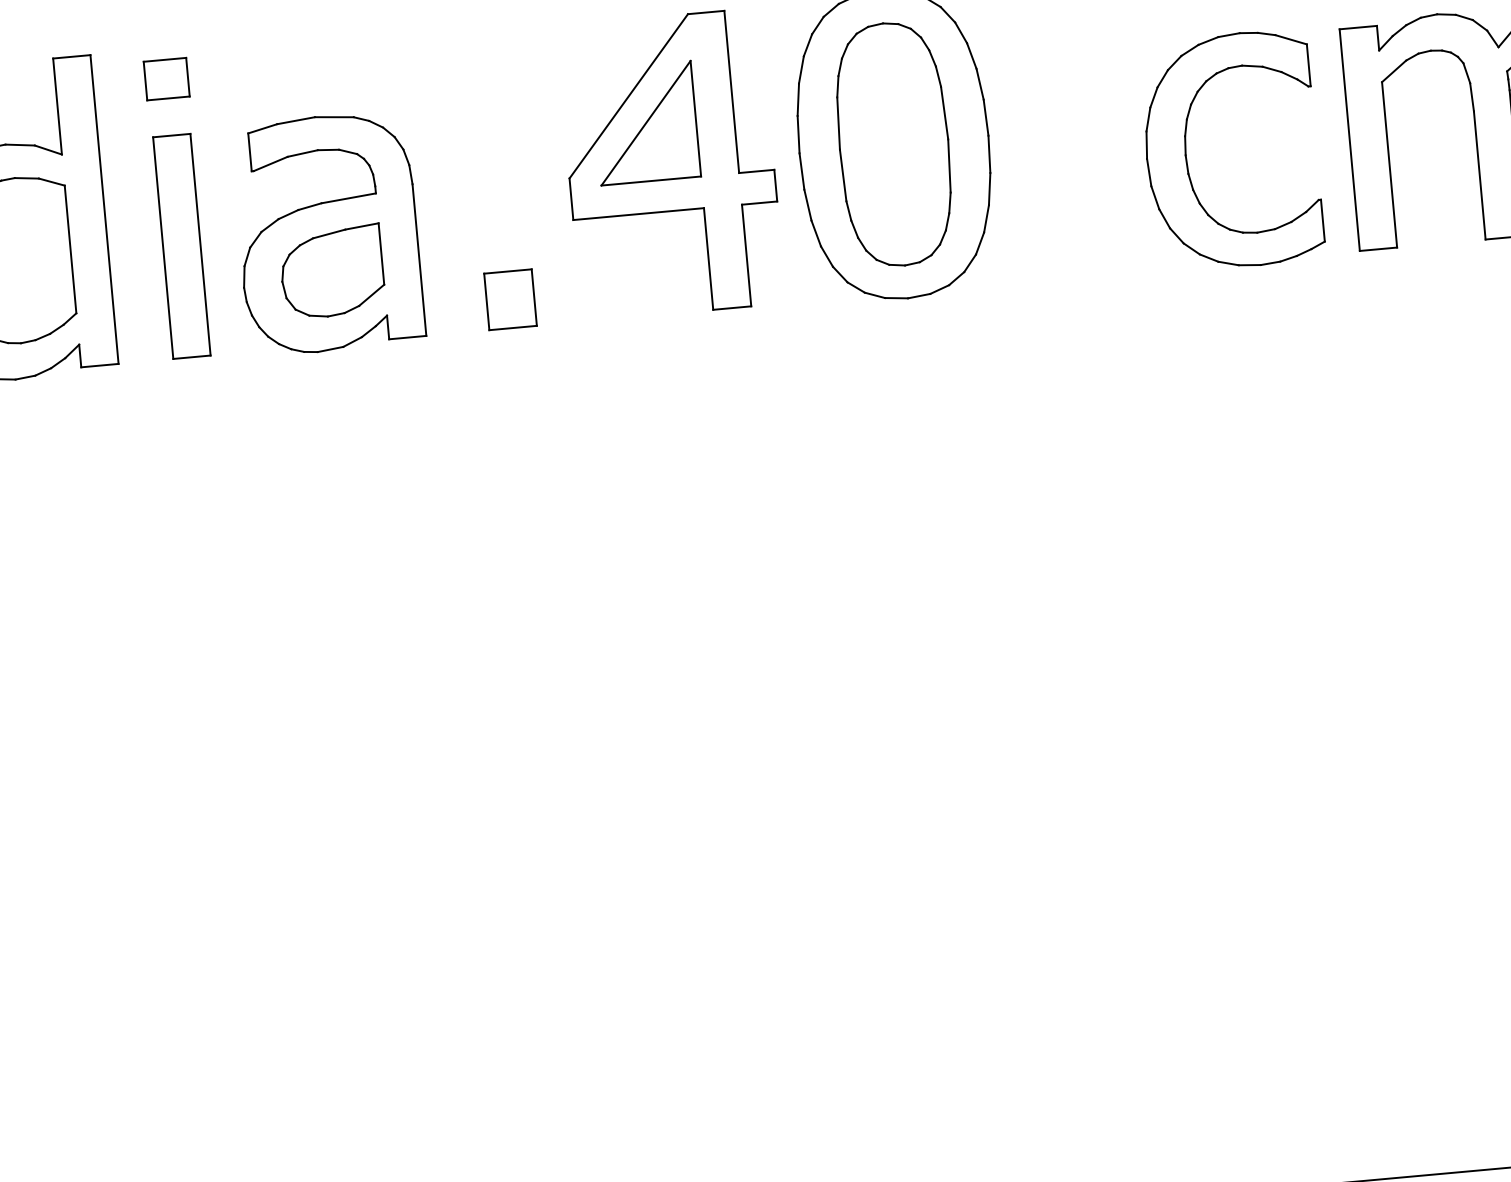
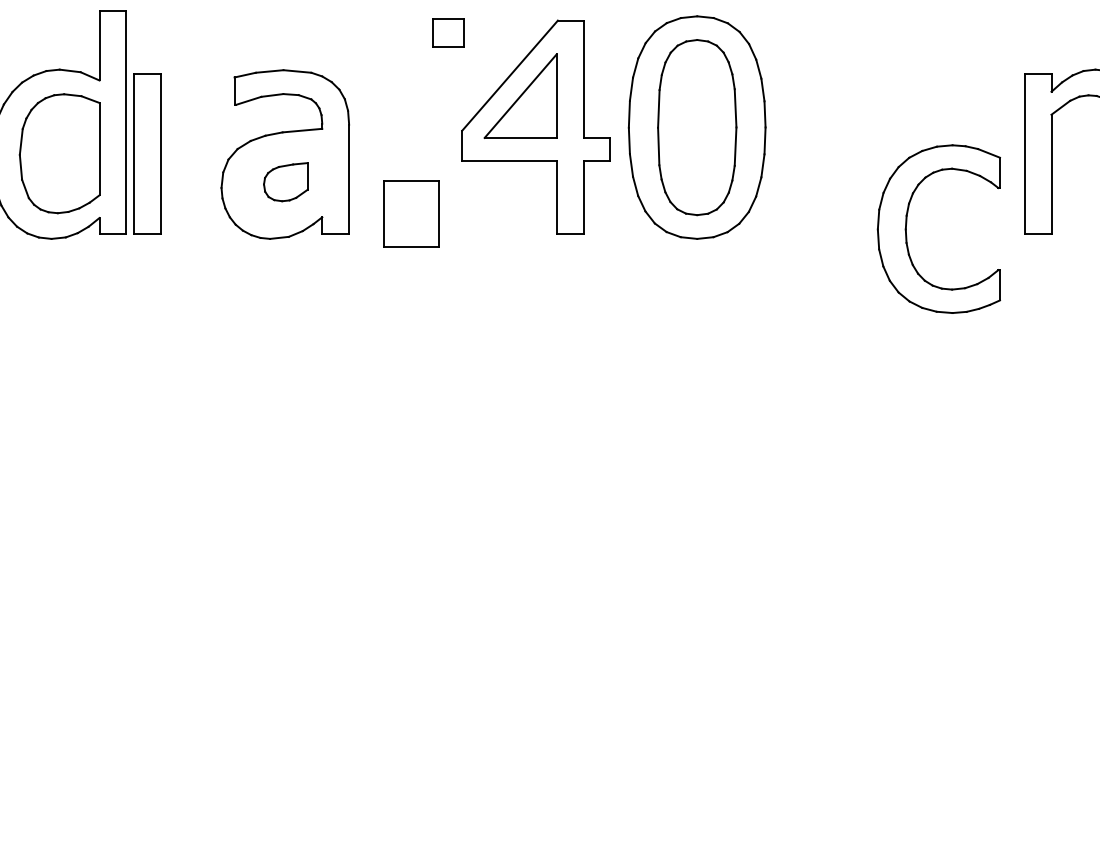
part: (166, 78) -> (448, 32), moved
part: (1187, 146) -> (907, 223), moved
part: (181, 245) -> (147, 153), moved
part: (331, 270) -> (285, 181), size x0.6
part: (509, 299) -> (411, 213), size x1.6

